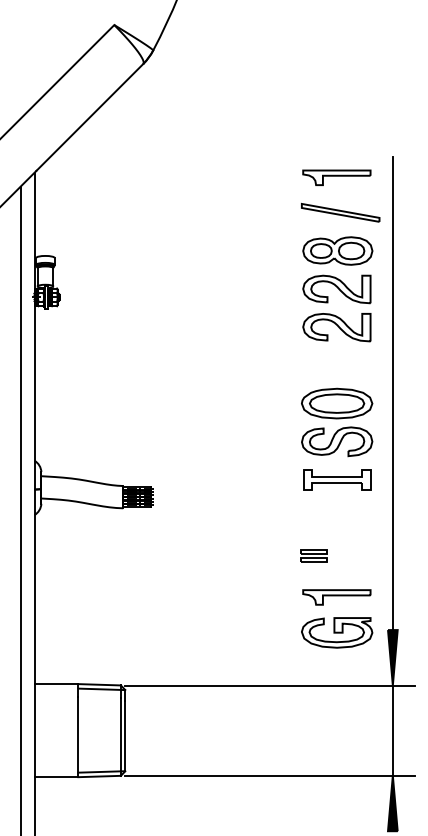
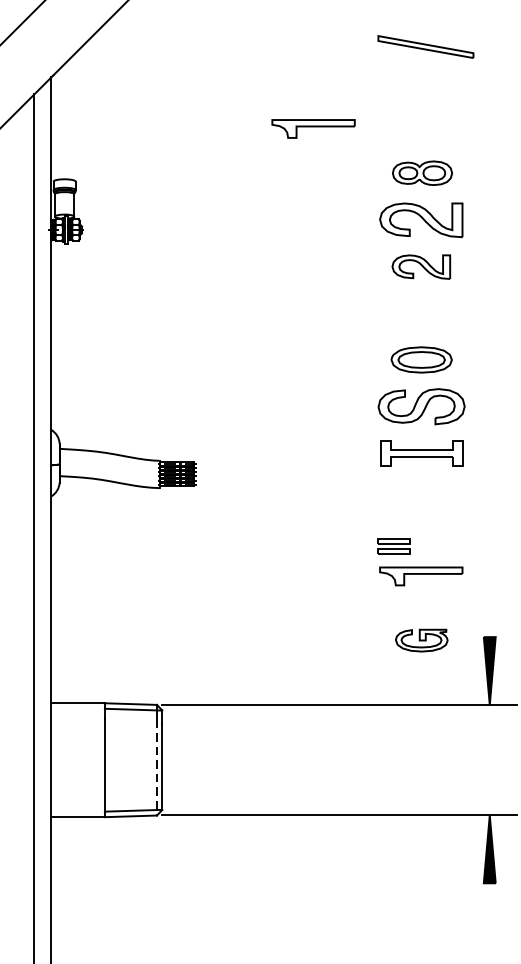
part: (336, 177) -> (313, 128), moved
part: (340, 212) -> (425, 46), moved
part: (337, 250) -> (422, 172), size x0.7
part: (336, 327) -> (420, 266), size x0.7
line: (392, 393) -> (489, 347), removed
part: (337, 403) -> (422, 359), size x0.7
part: (336, 597) -> (420, 576), moved
part: (337, 632) -> (422, 640), size x0.6
line: (392, 730) -> (489, 760), removed
line: (120, 737) -> (156, 768), solid -> dashed

